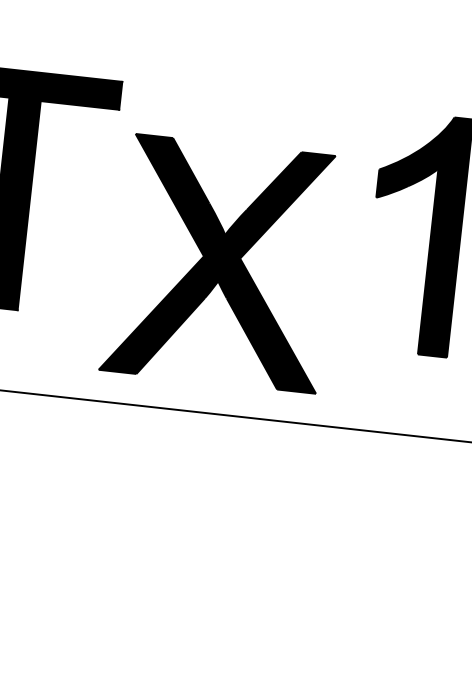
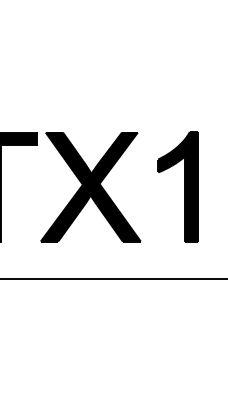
part: (219, 264) -> (90, 187), moved

